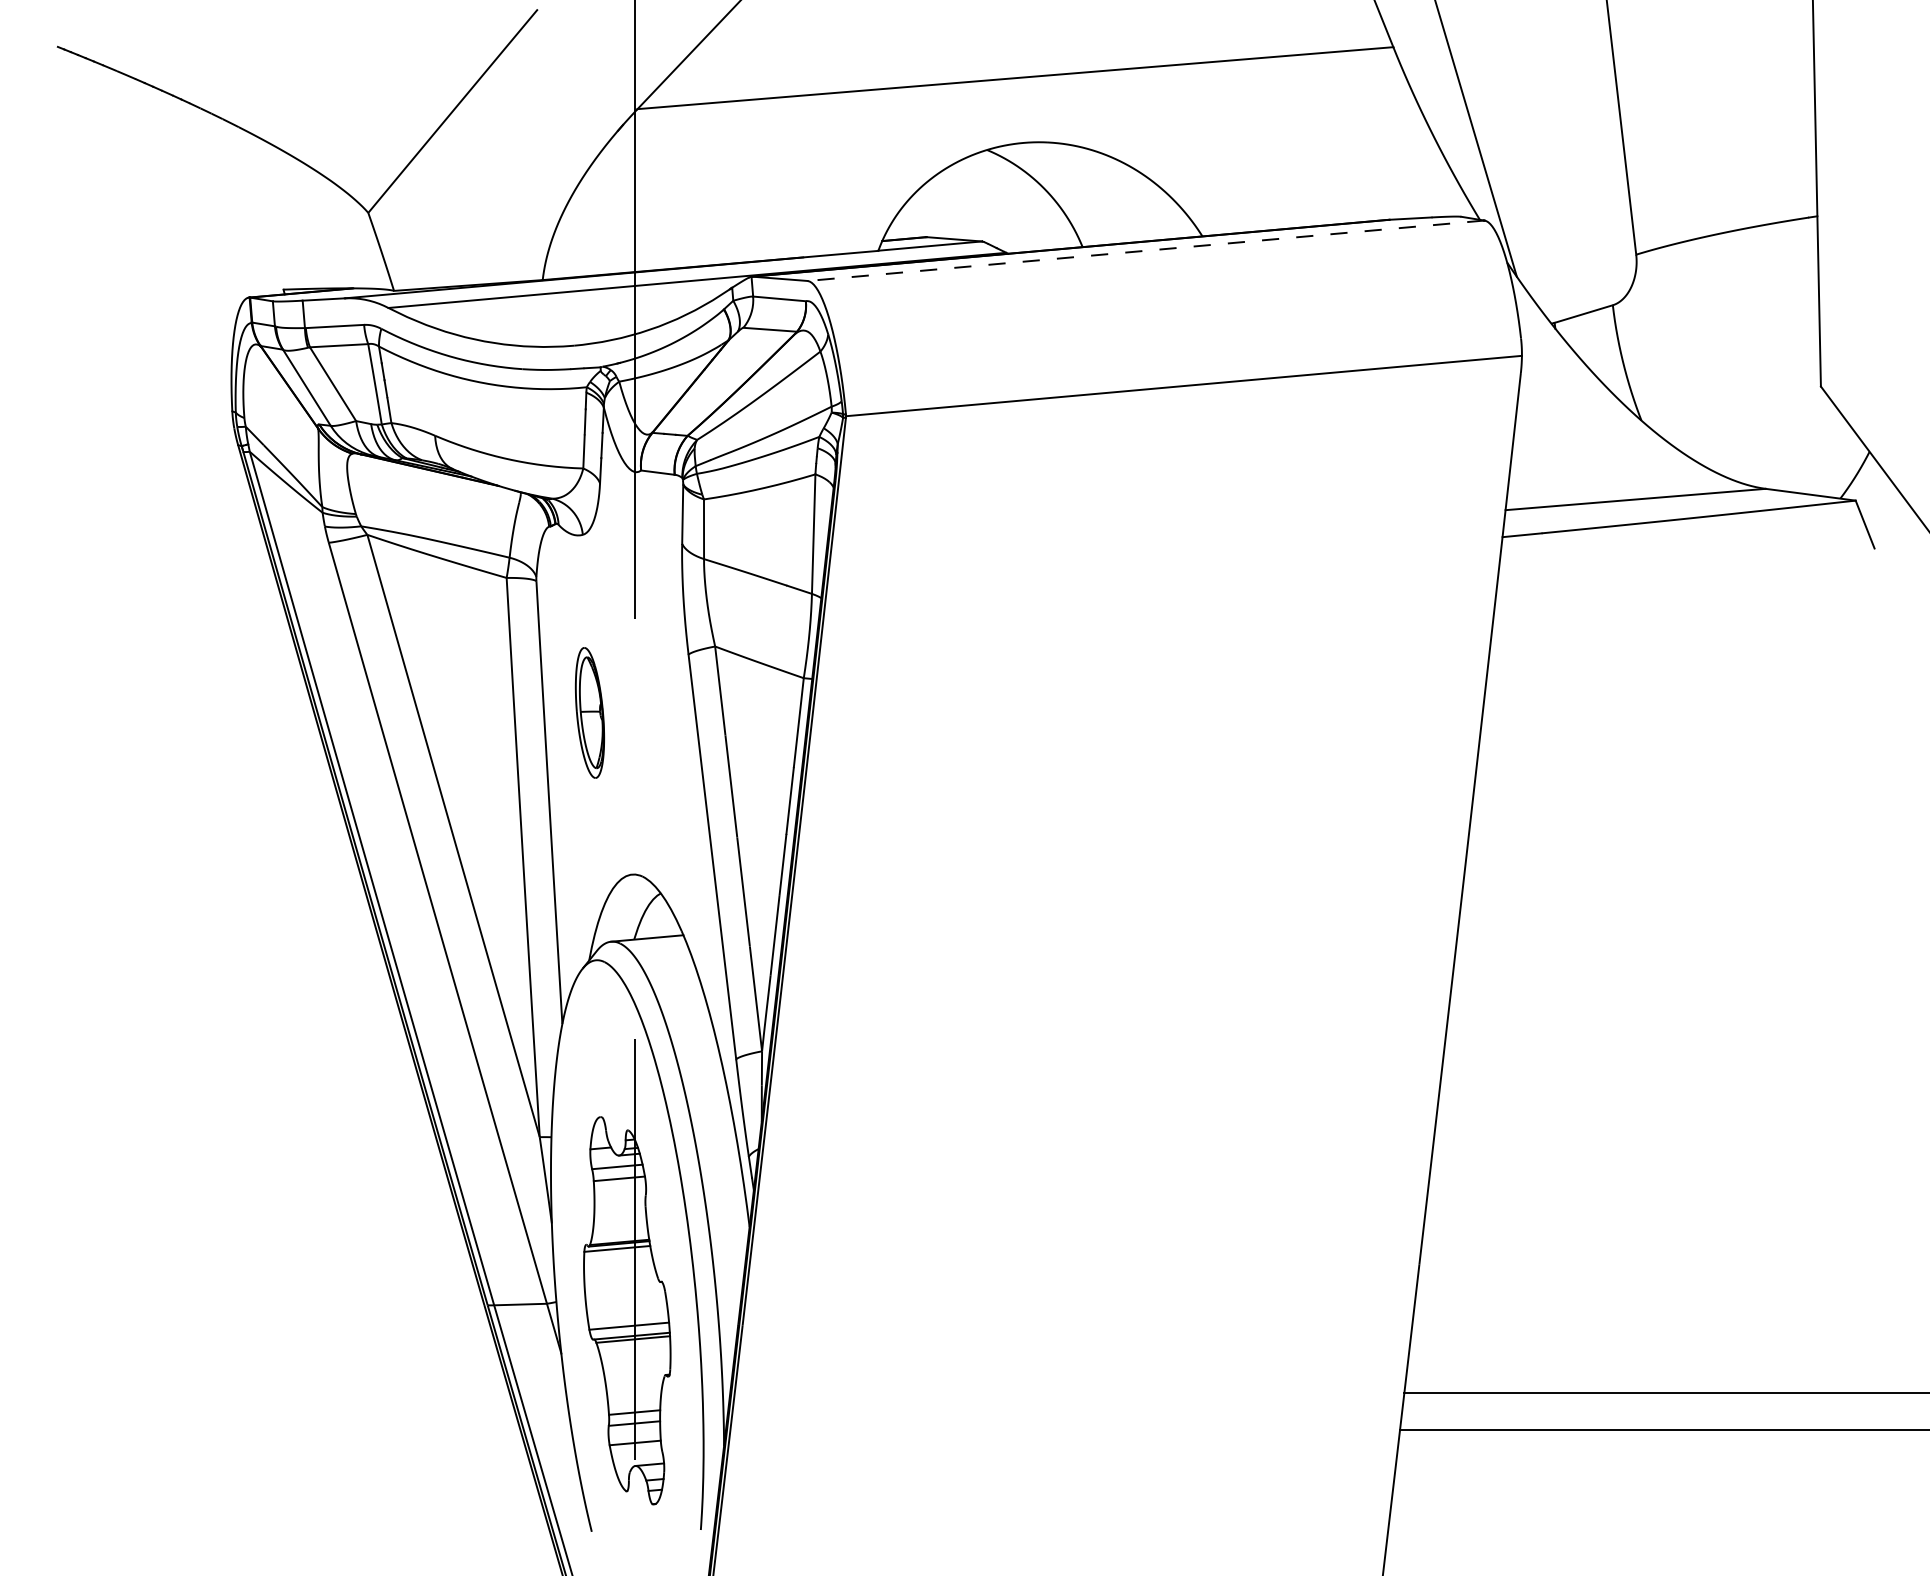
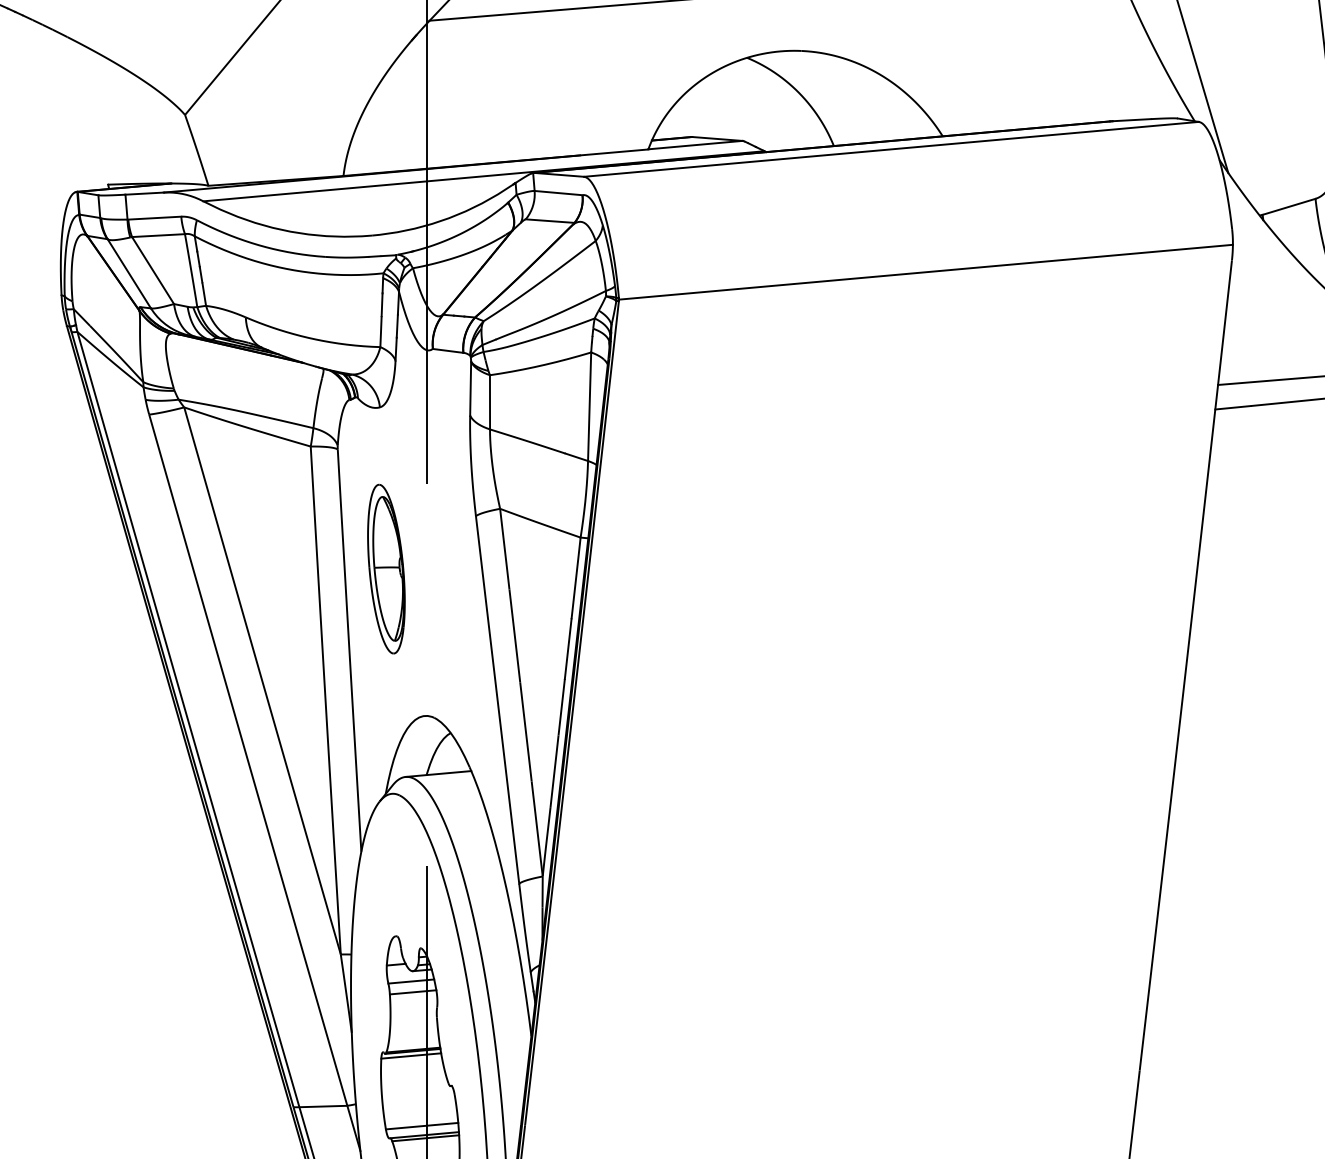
line: (1145, 250) -> (891, 149), dashed -> solid
part: (589, 712) -> (385, 568), size x1.43

